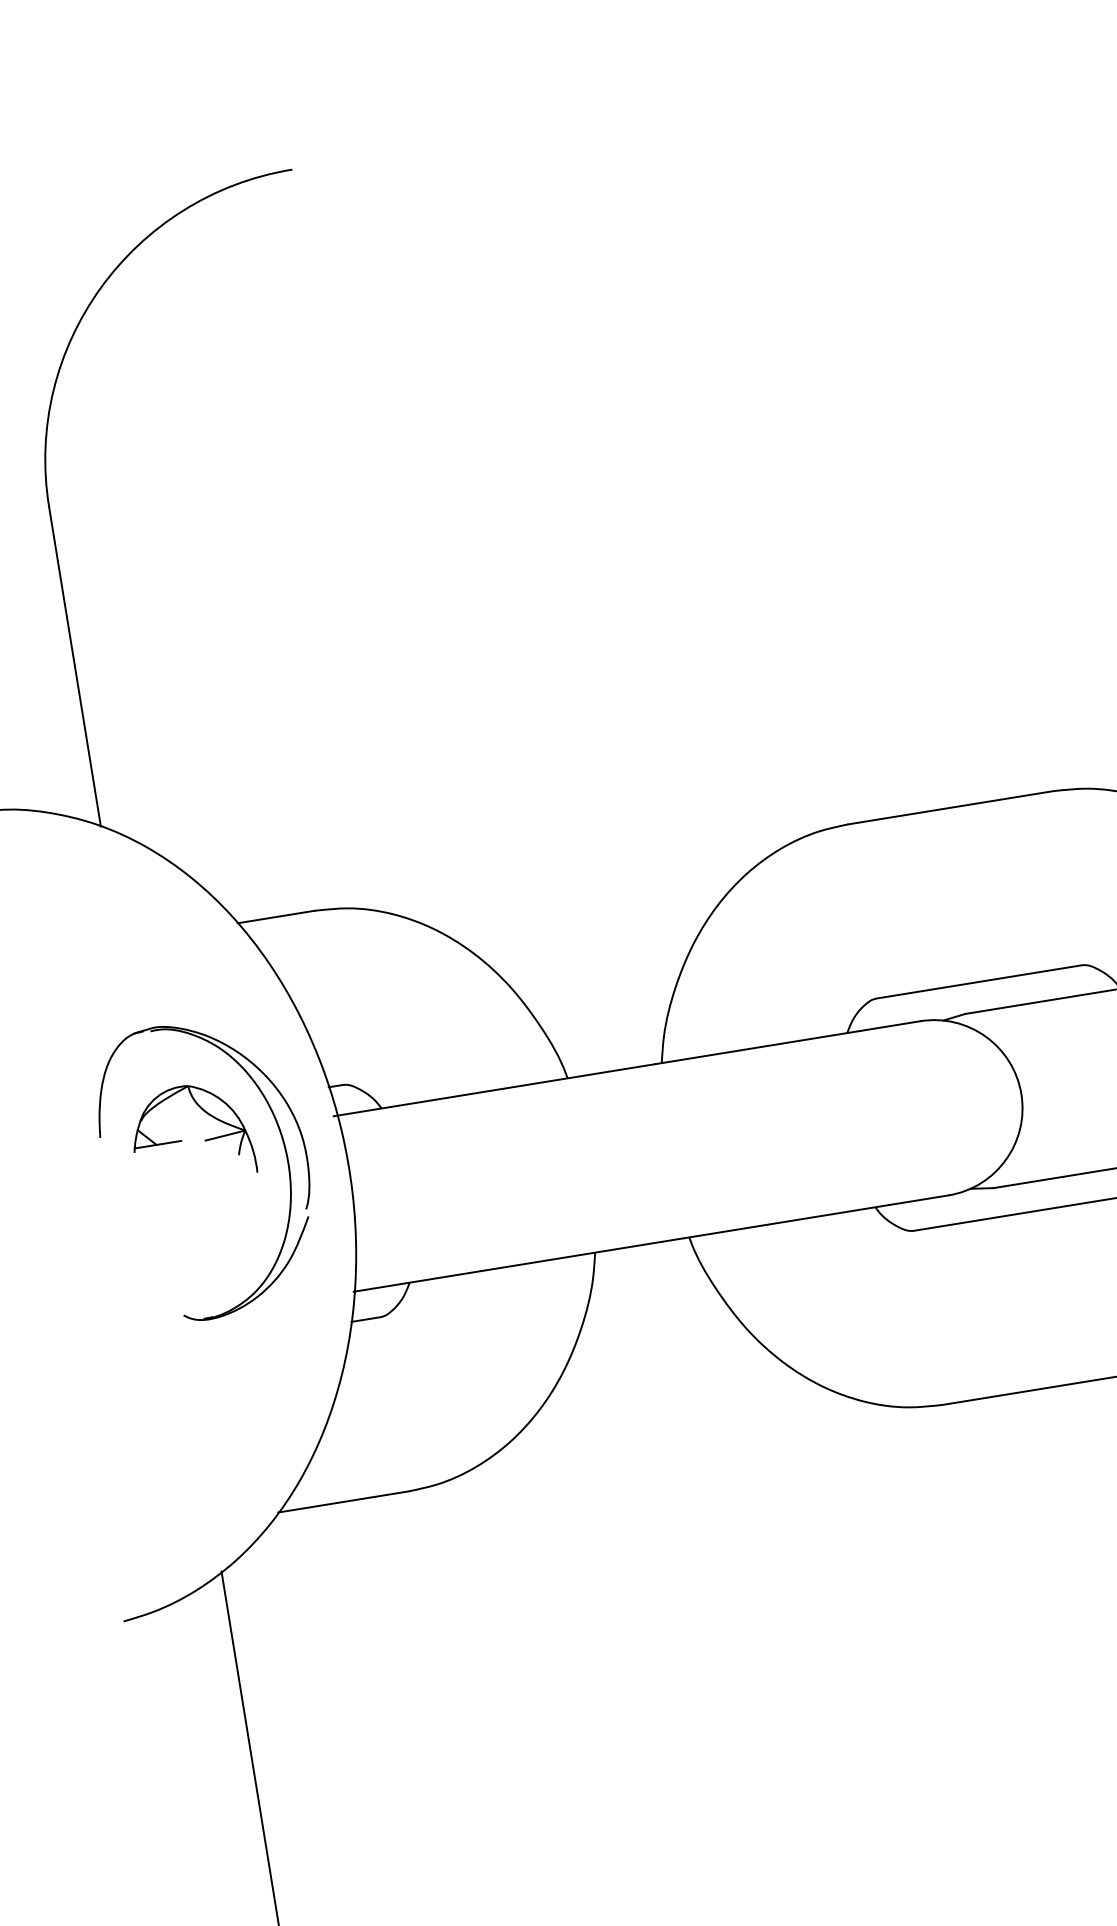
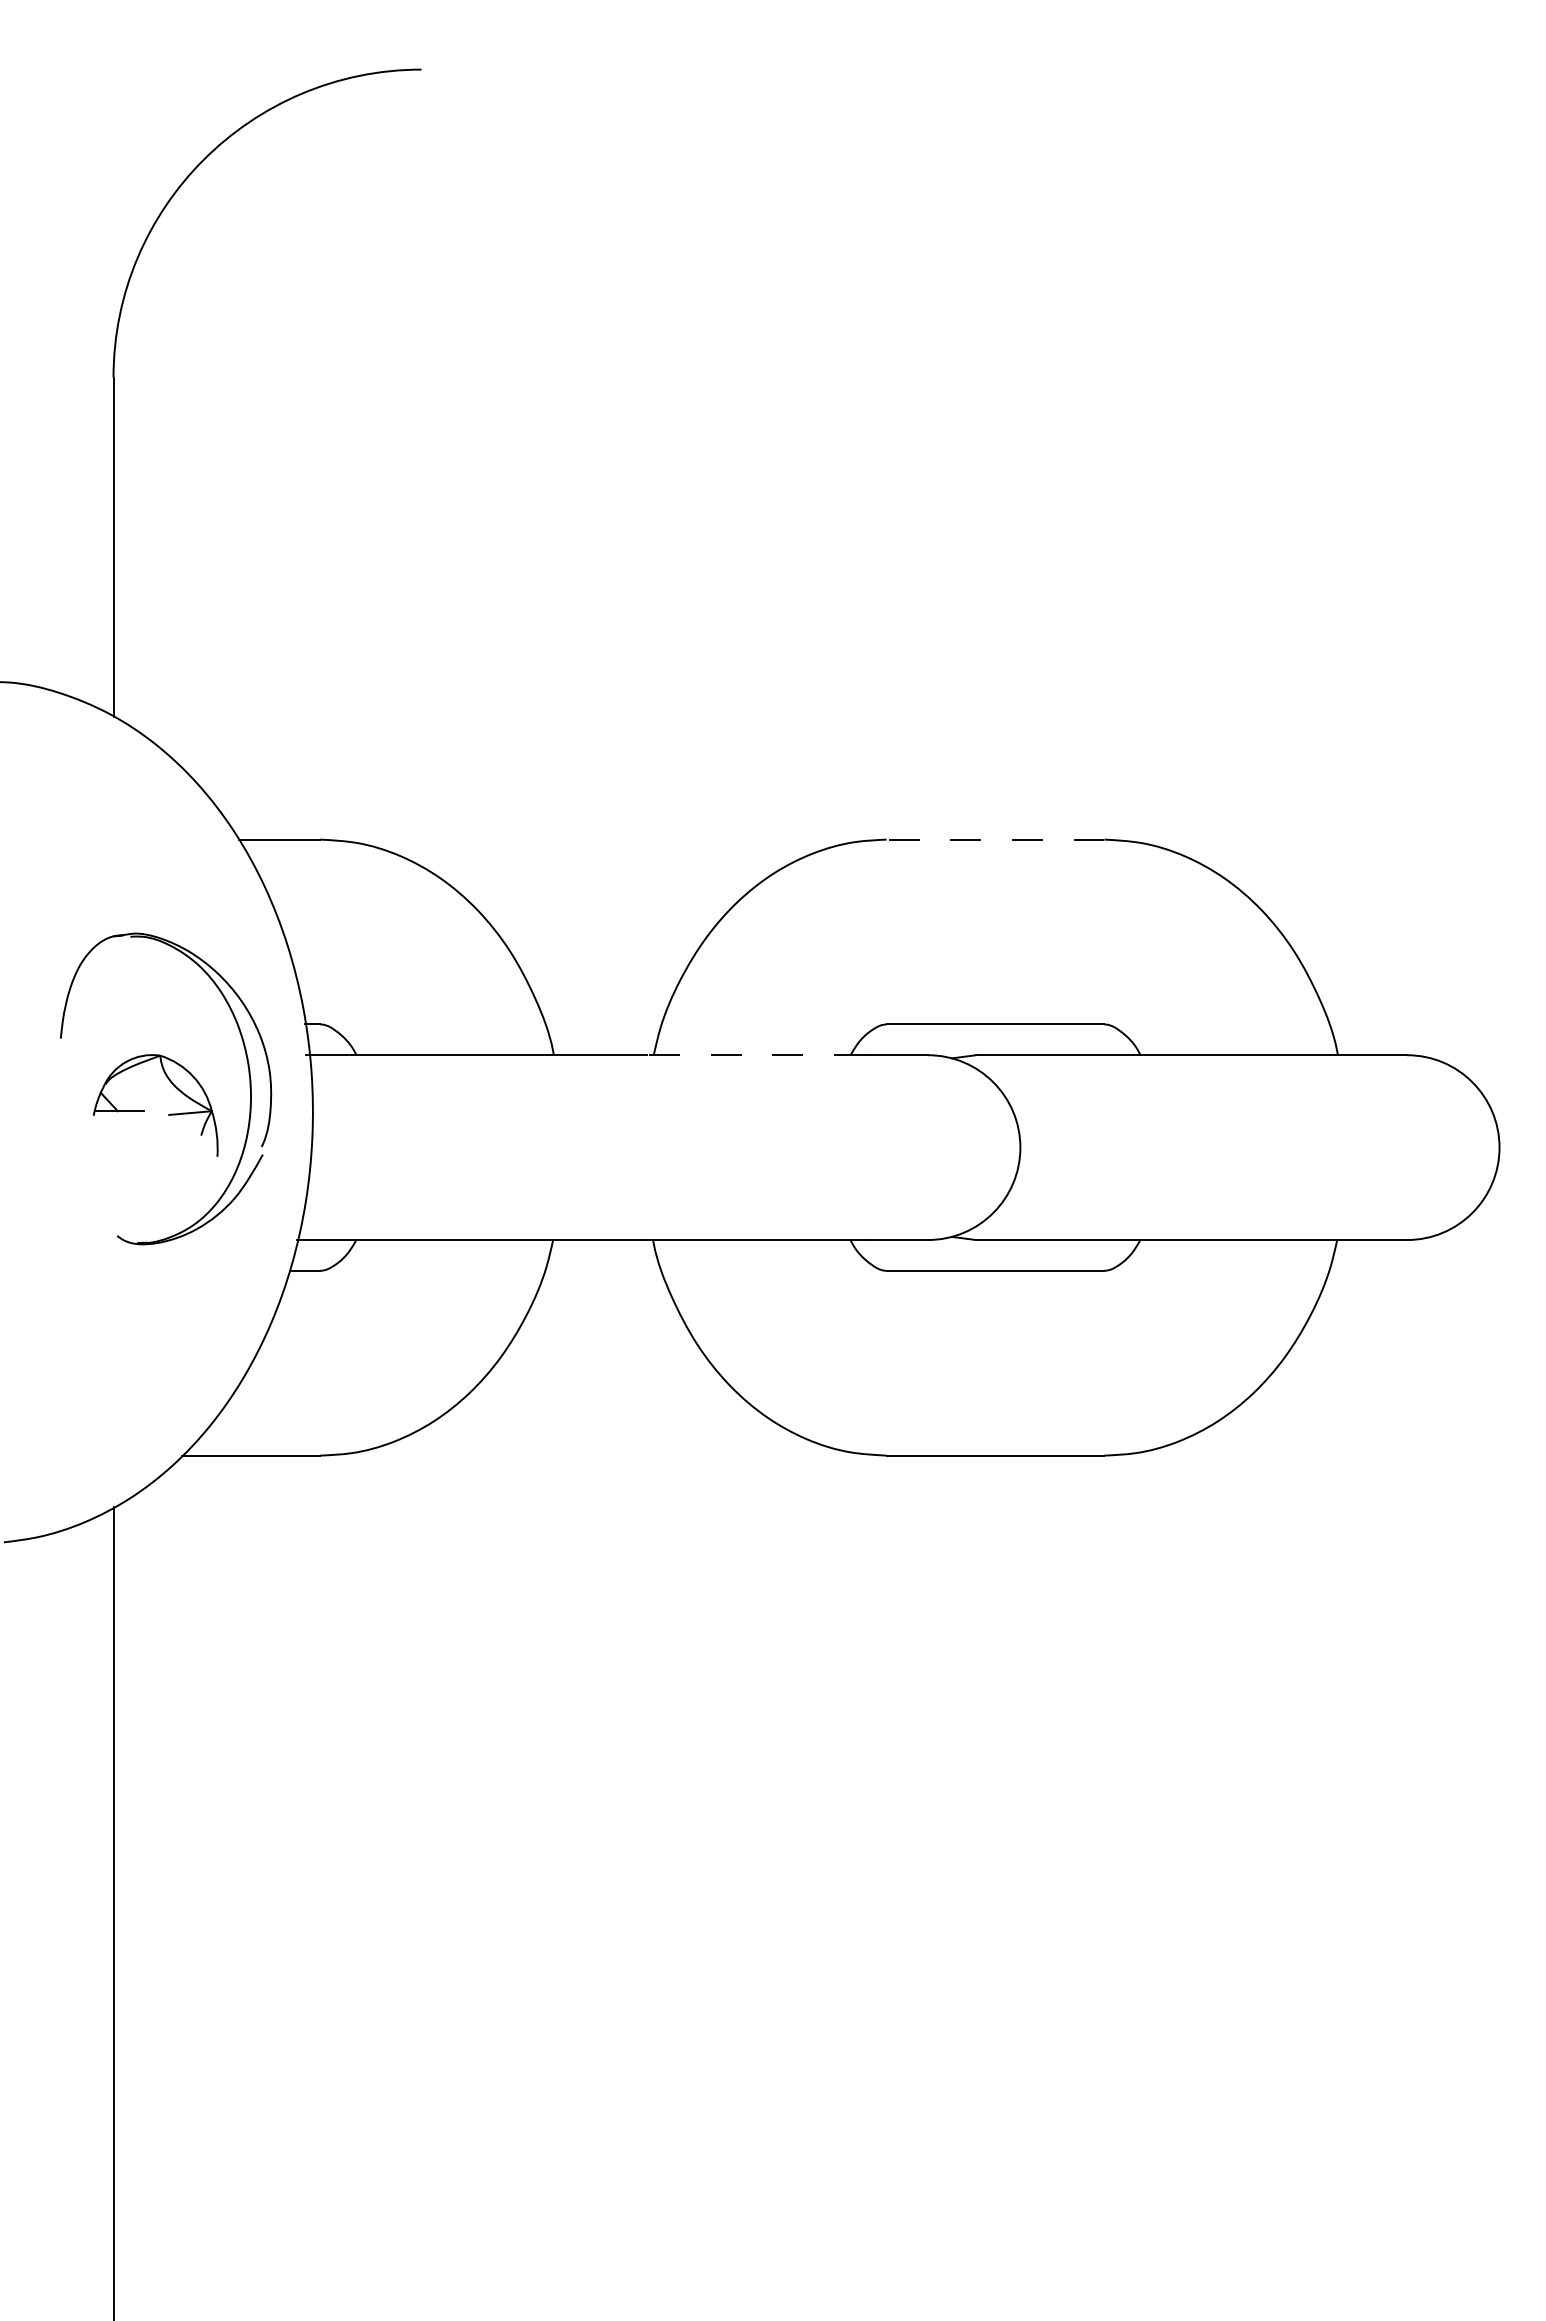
line: (950, 807) -> (995, 839), solid -> dashed
line: (757, 1047) -> (755, 1055), solid -> dashed
part: (181, 1140) -> (144, 1110), moved

